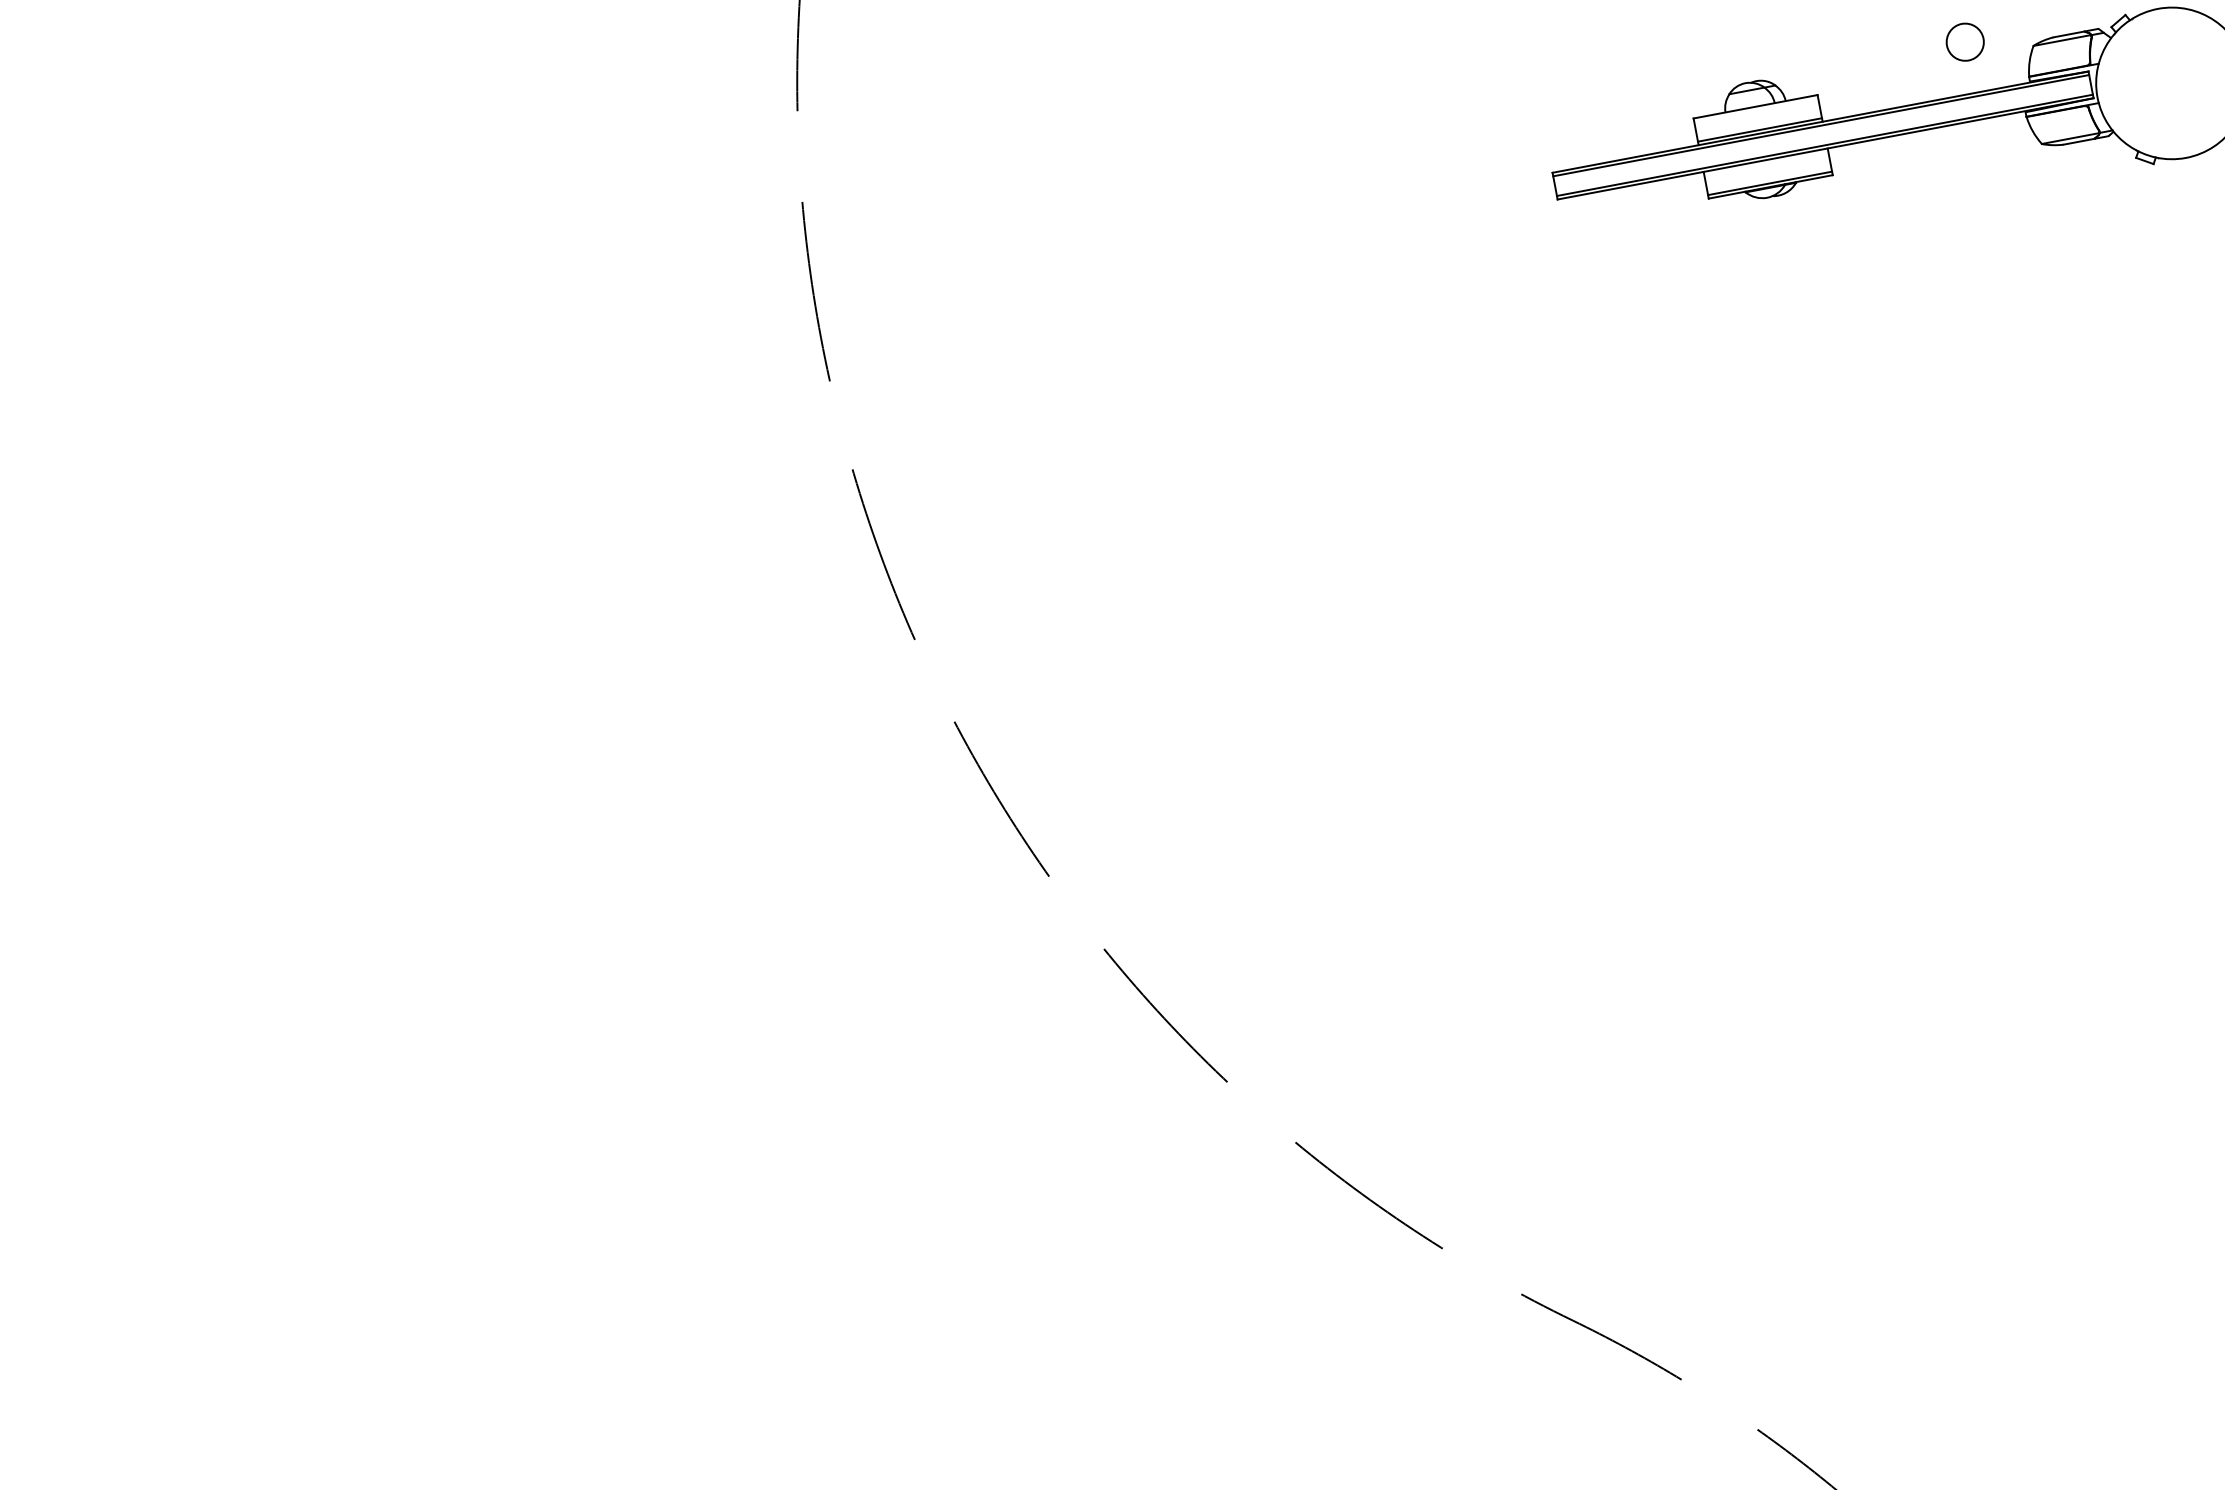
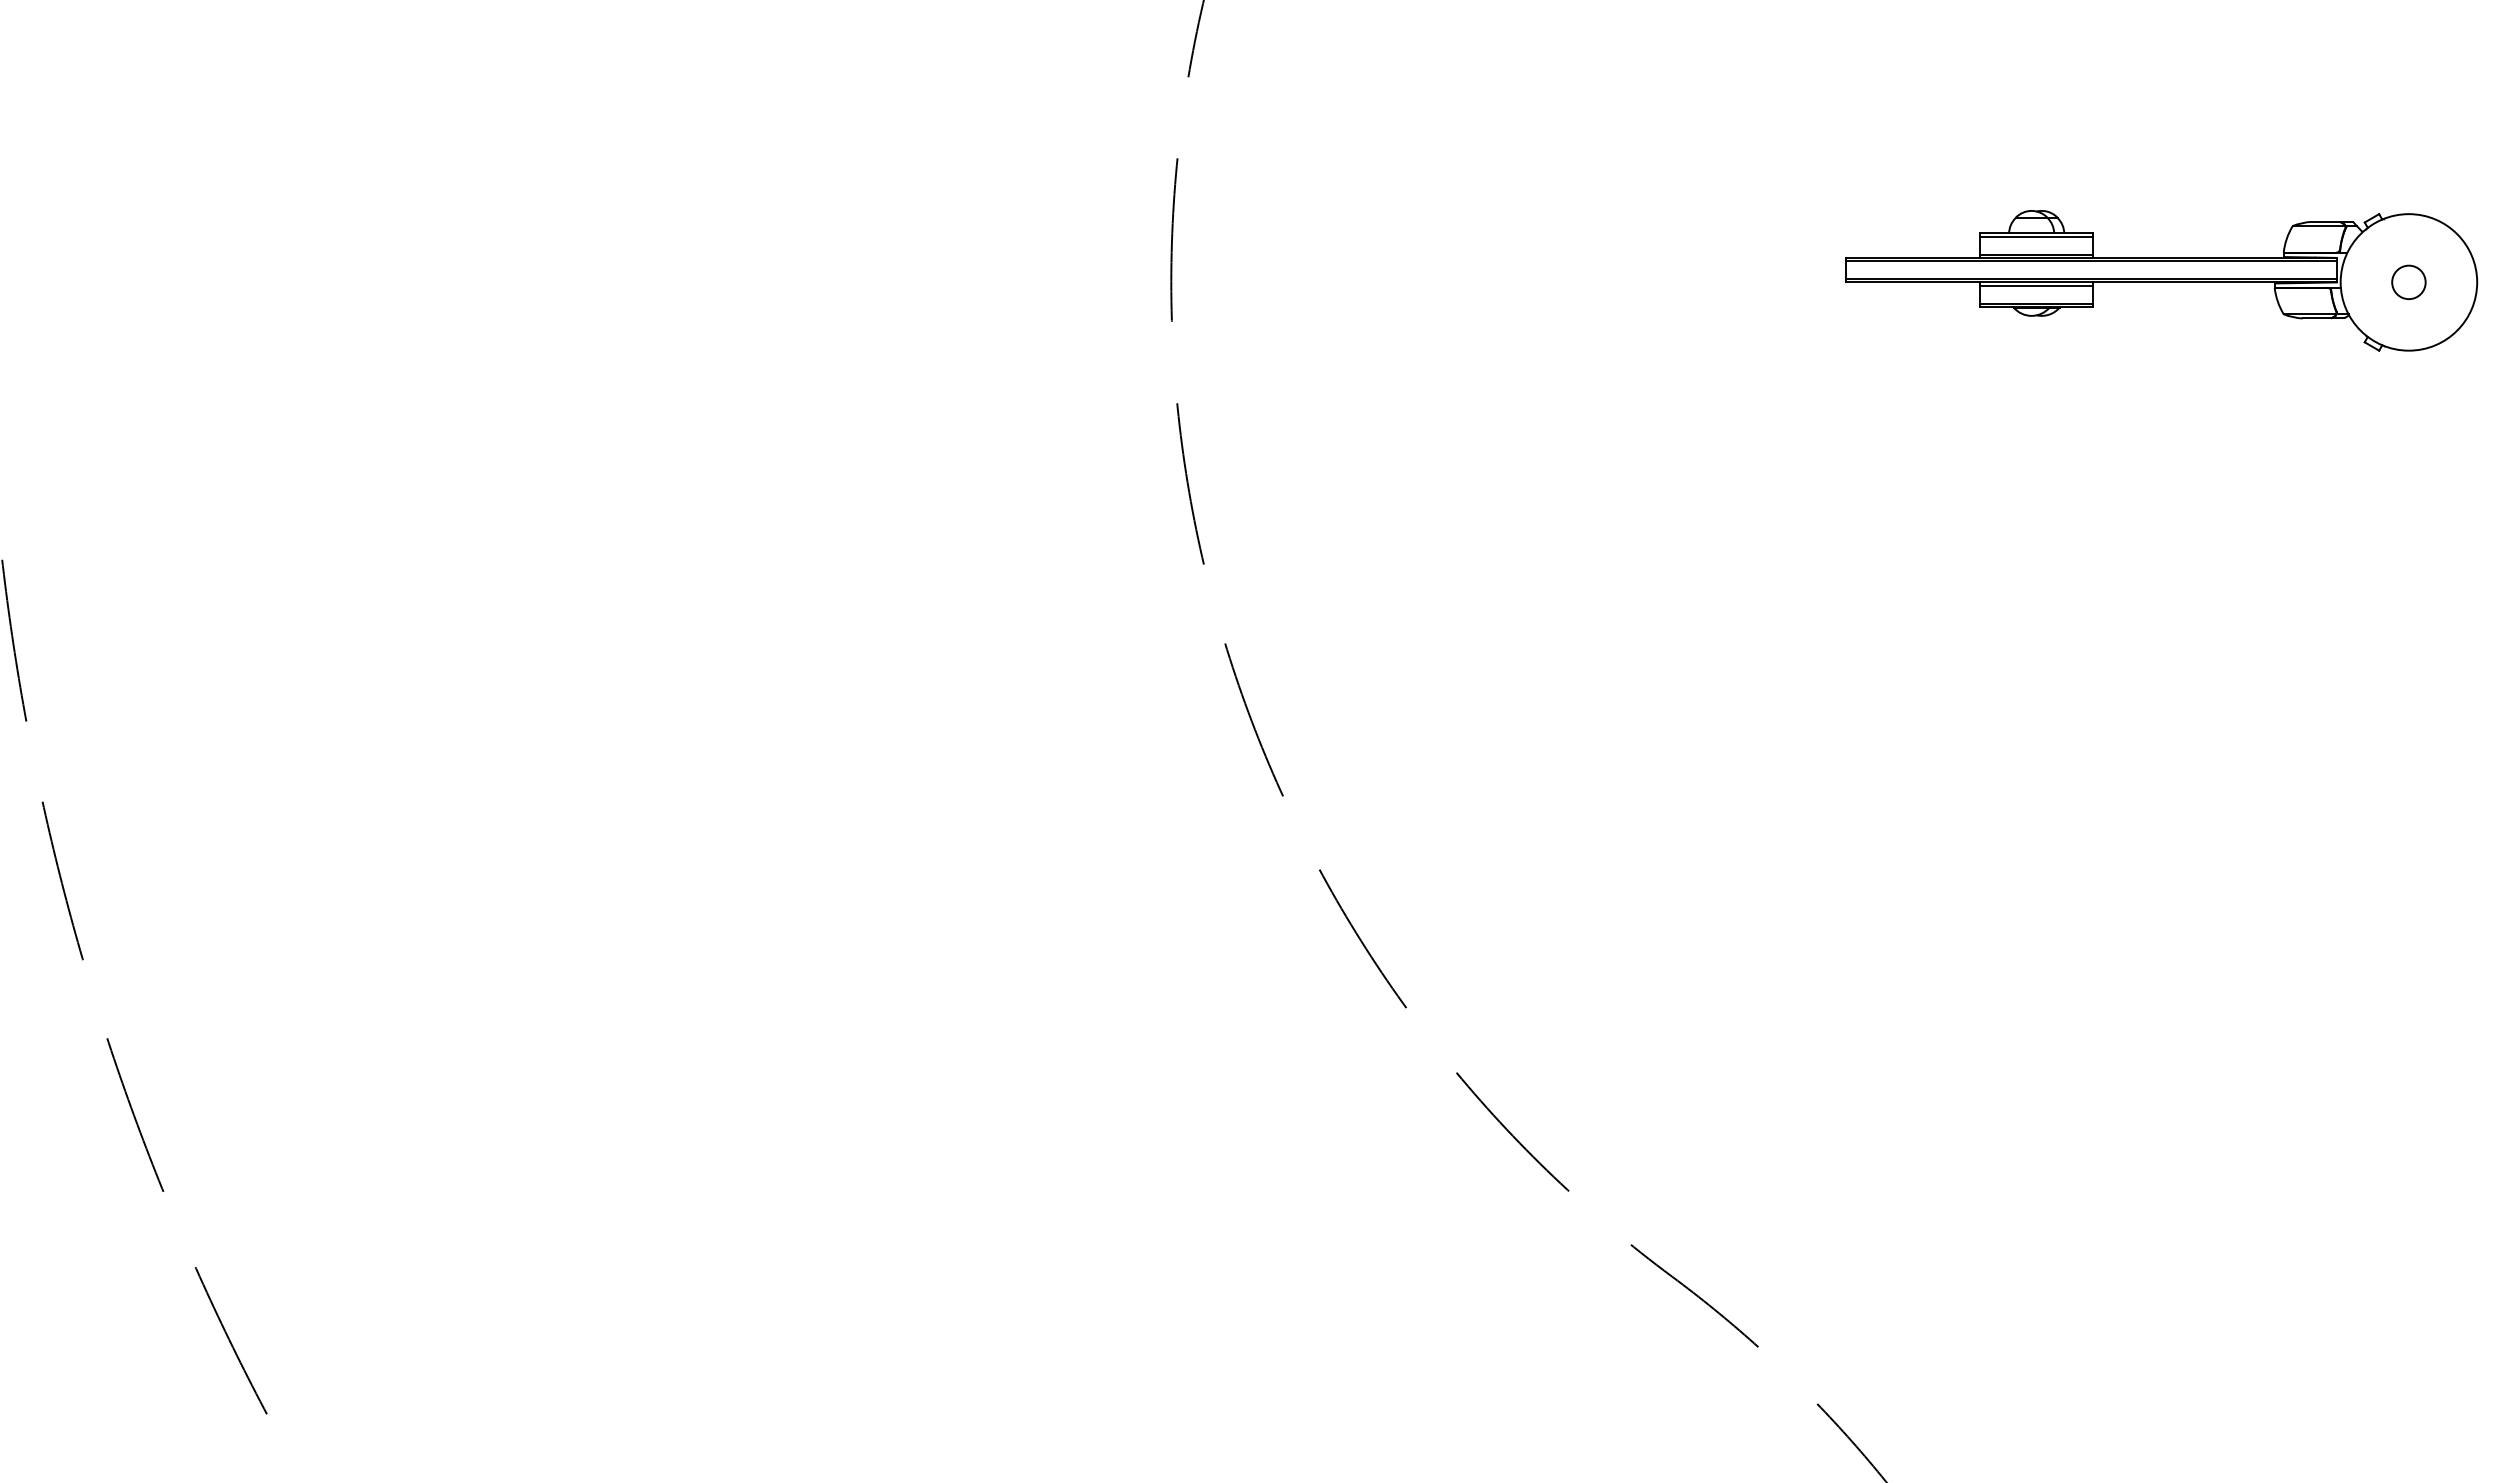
circle: (1964, 41) -> (2408, 281), moved
line: (1756, 110) -> (2036, 236), added
line: (1766, 163) -> (2036, 285), added

